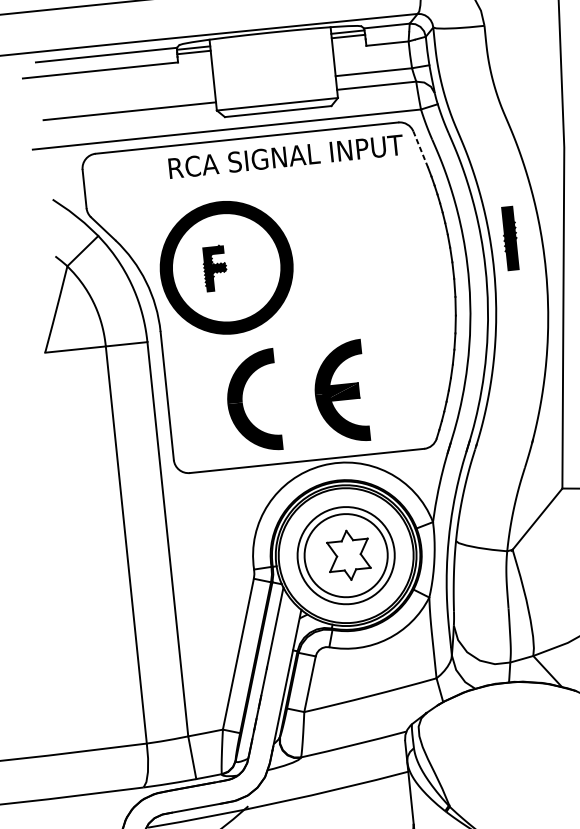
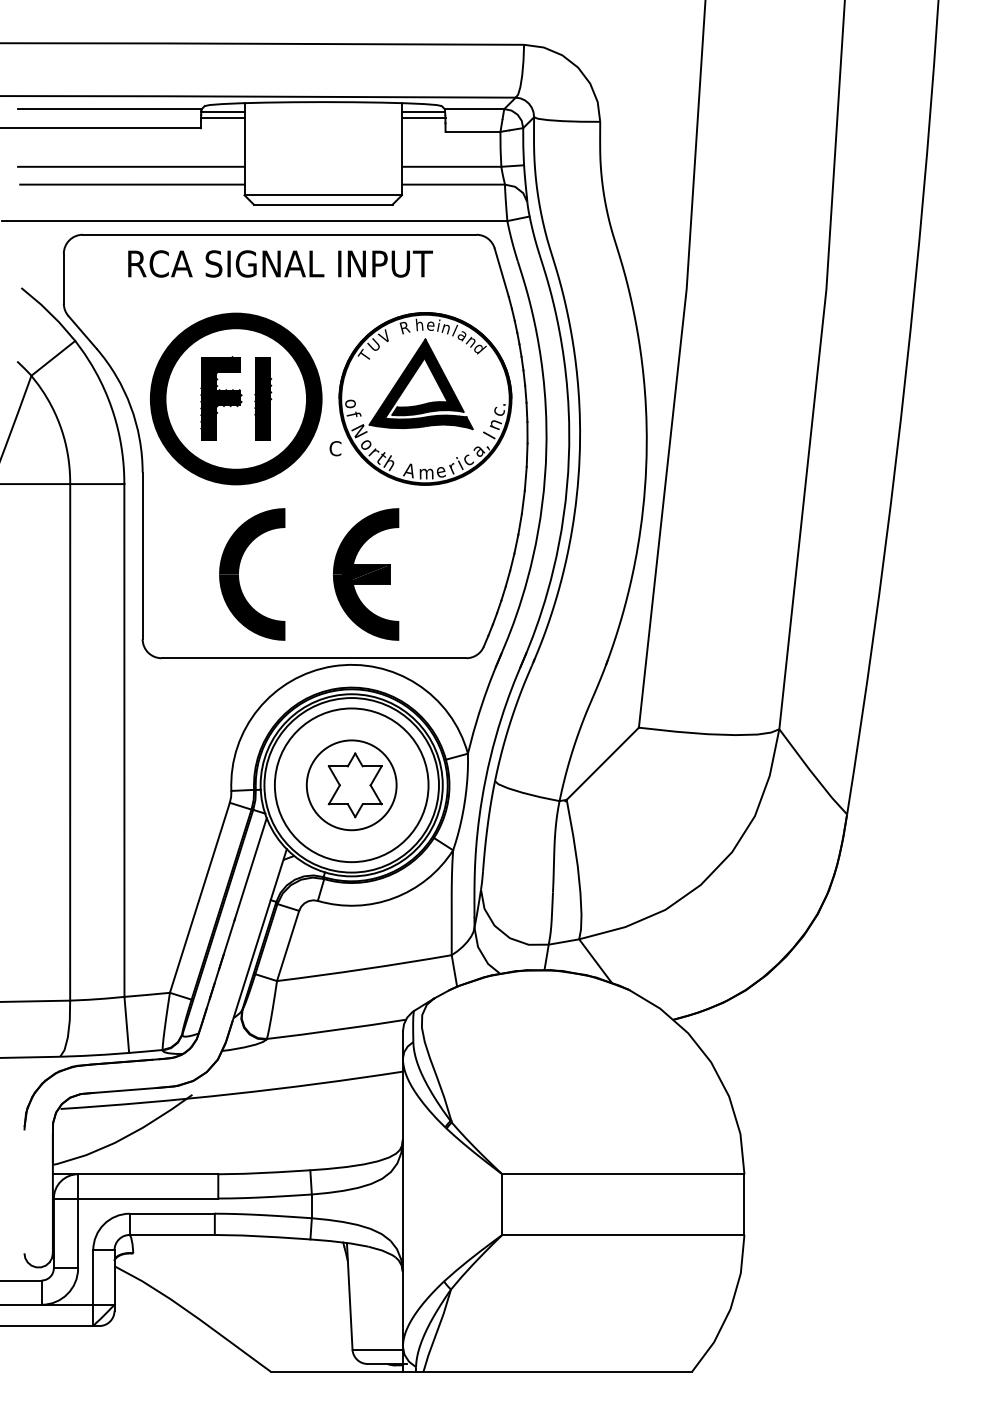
line: (127, 97) -> (131, 166), added
line: (420, 149) -> (501, 272), dashed -> solid
text: (286, 156) -> (280, 263), moved
part: (510, 238) -> (263, 398), moved
part: (368, 252) -> (420, 398), added
part: (215, 268) -> (221, 398), size x1.43
circle: (346, 555) -> (351, 785), size x0.71
circle: (346, 555) -> (351, 785), size x1.43

